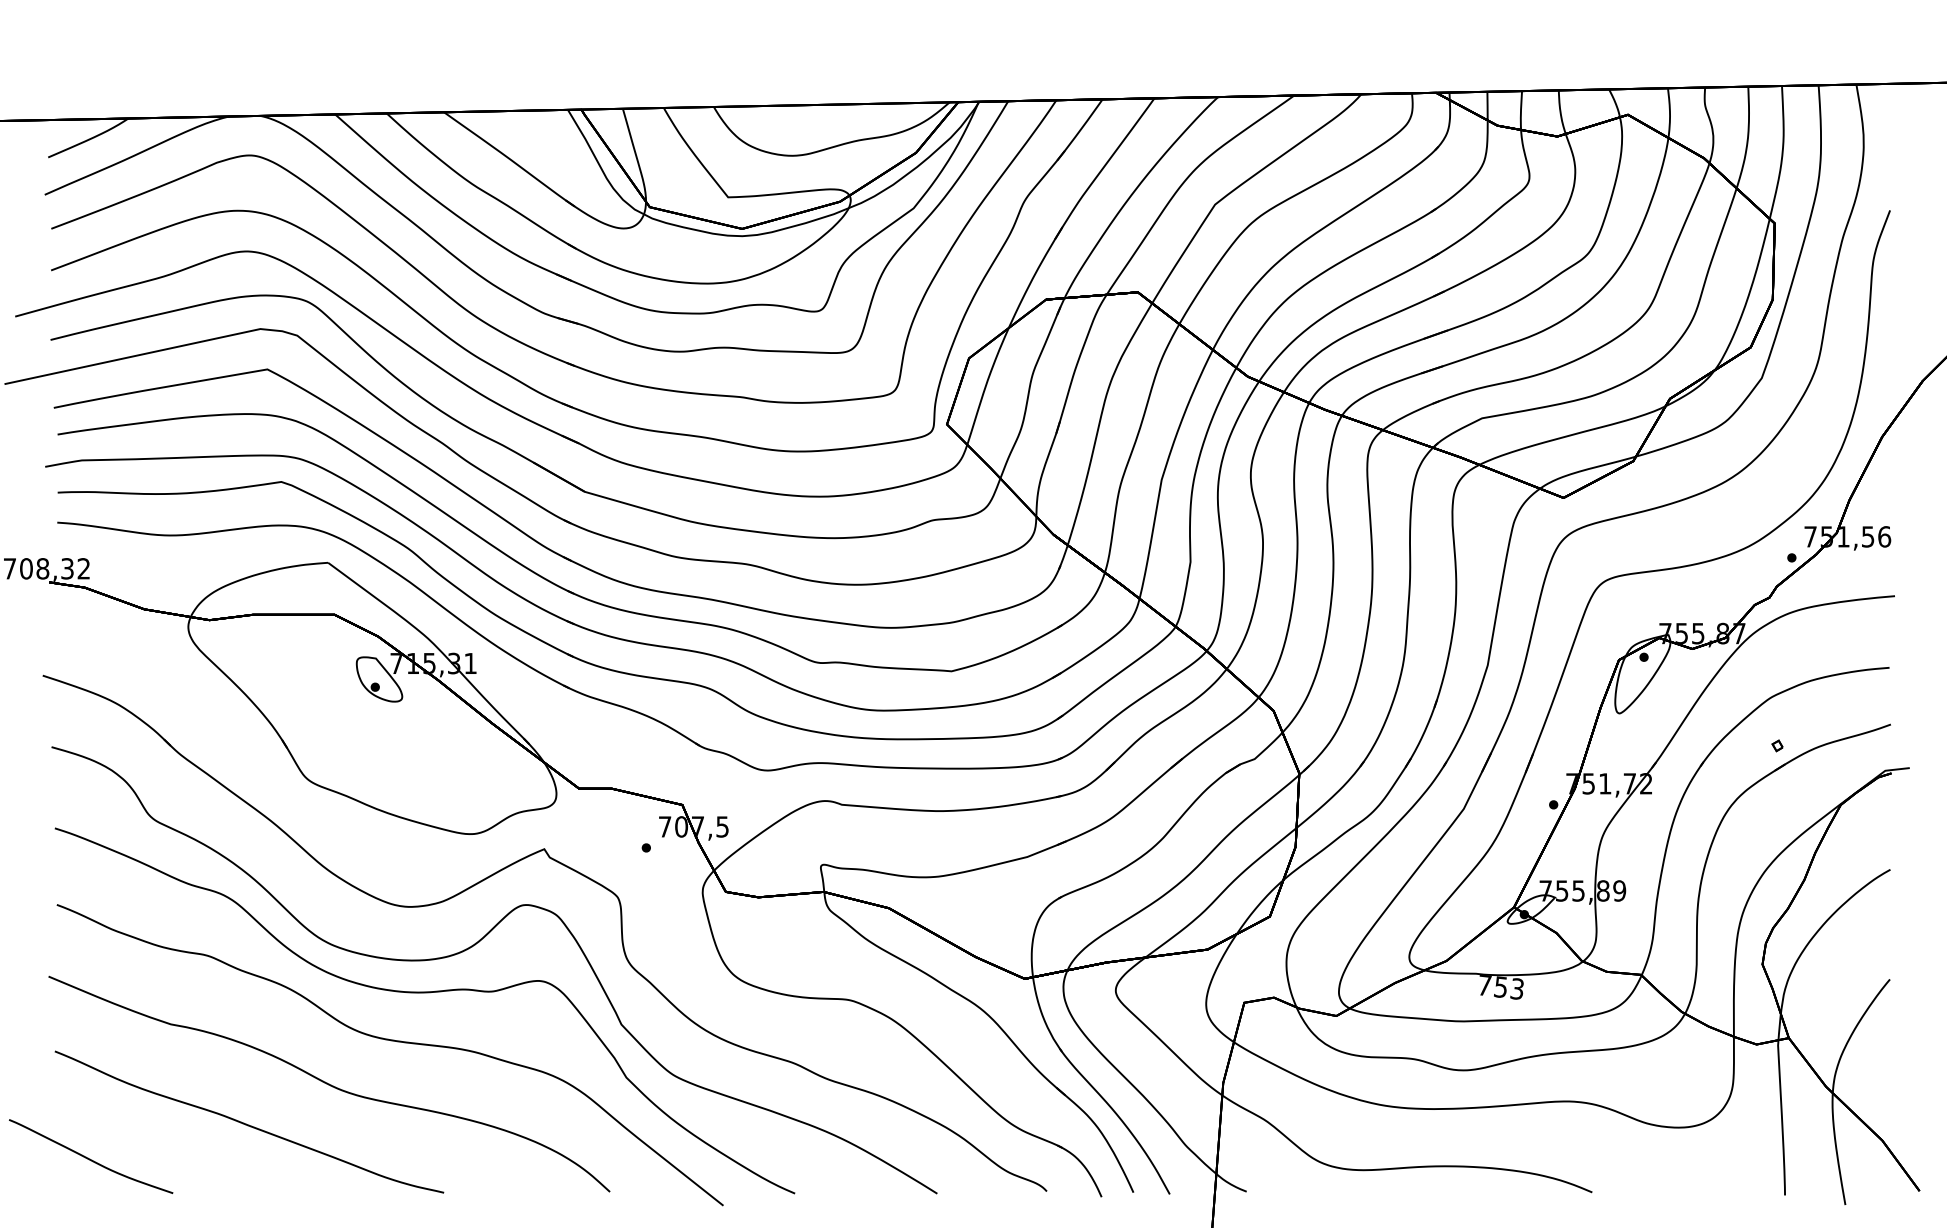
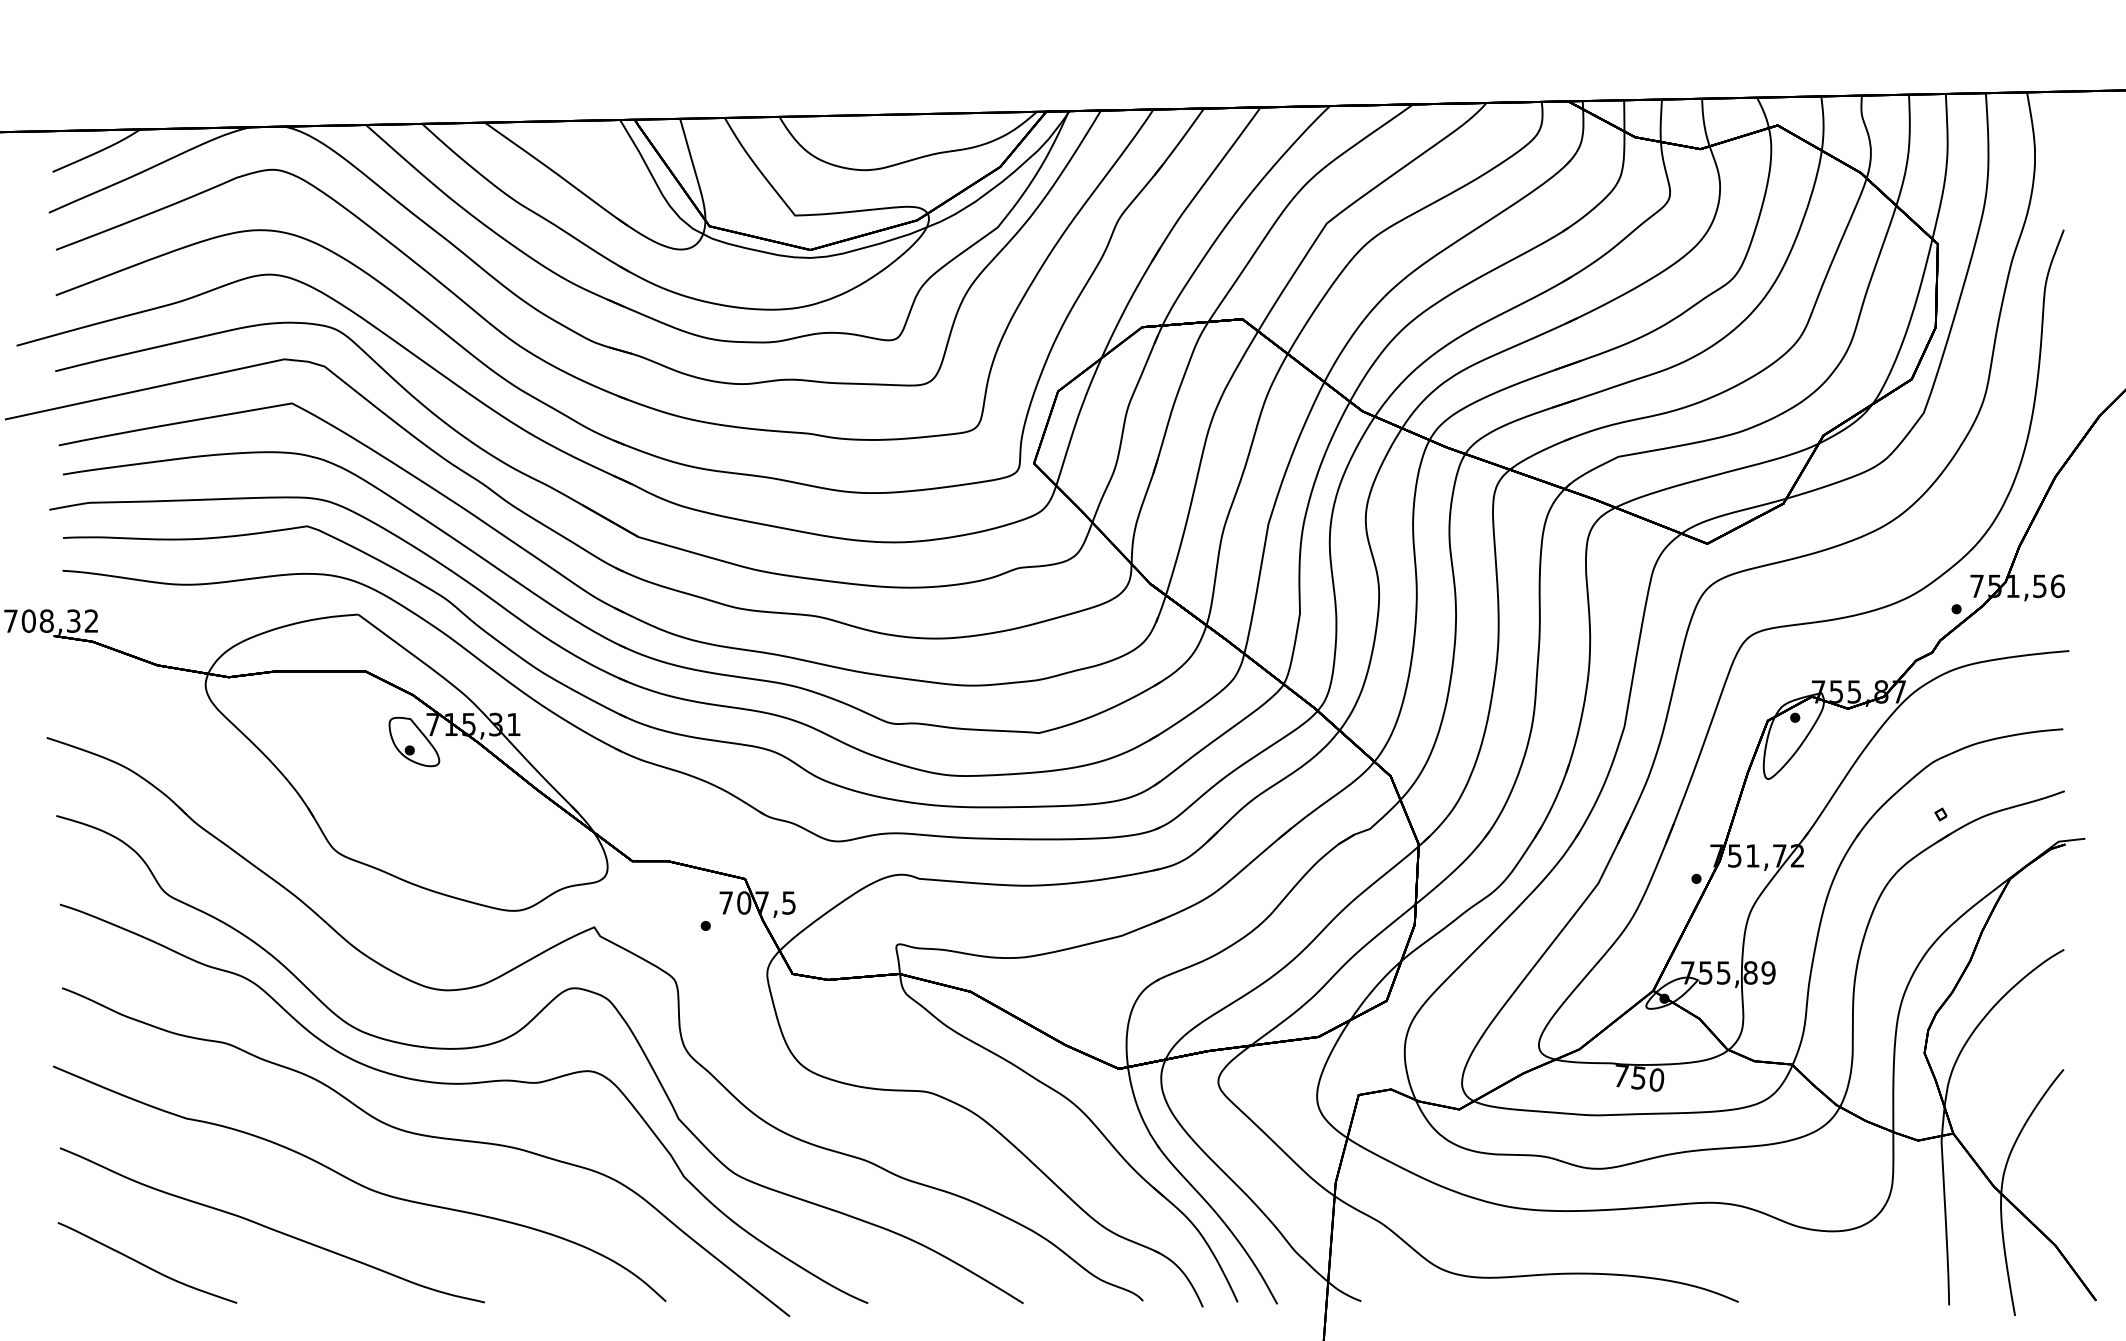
text: (1517, 988) -> (1656, 1079), 753 -> 750
curve: (89, 1157) -> (145, 1264), moved

